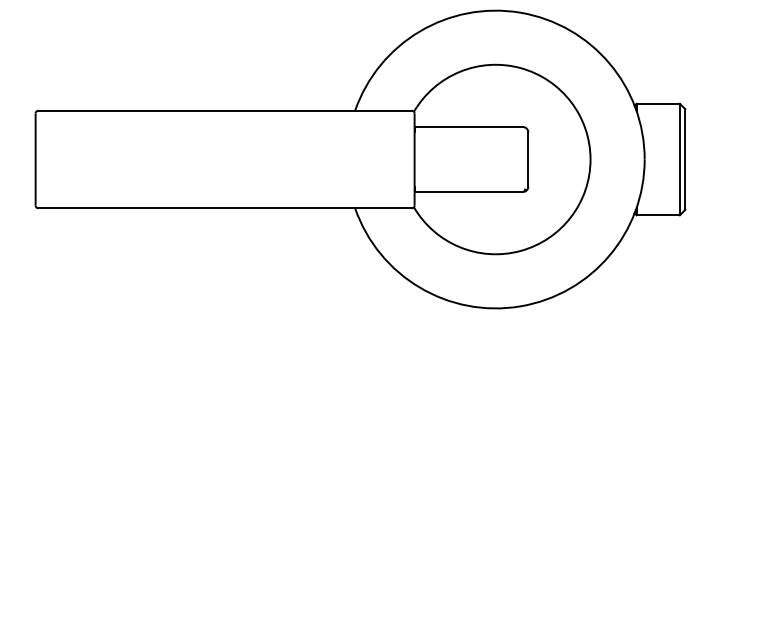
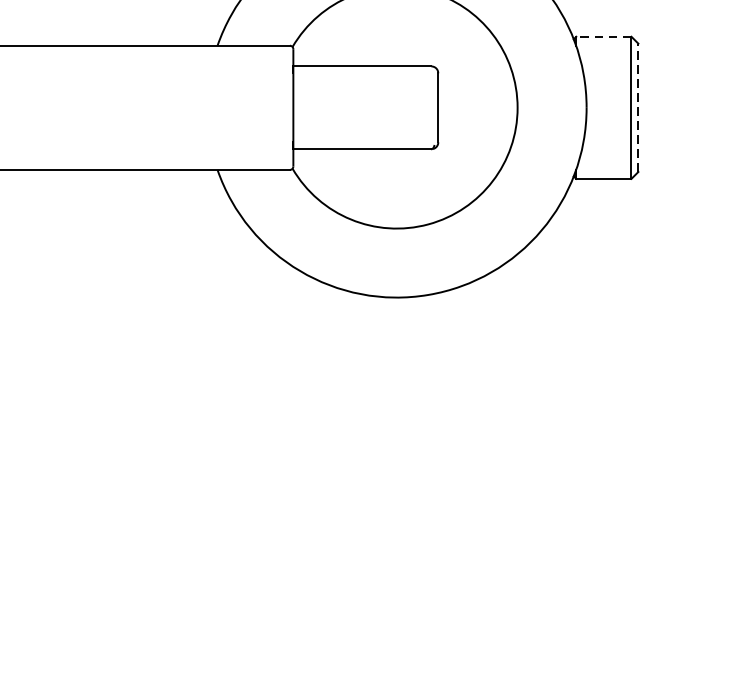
line: (658, 103) -> (604, 36), solid -> dashed
line: (685, 159) -> (638, 107), solid -> dashed

